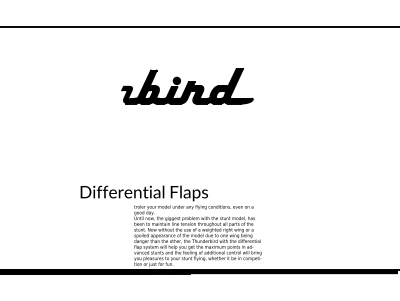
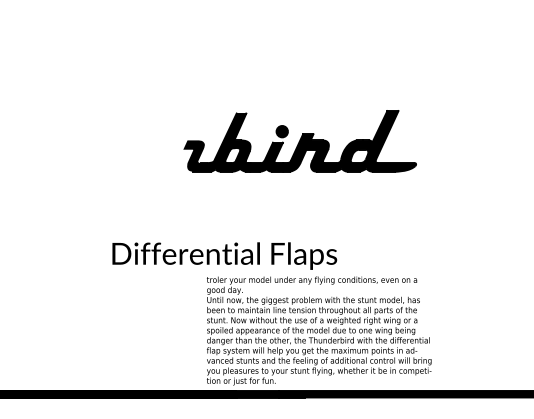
part: (187, 86) -> (300, 141), moved

